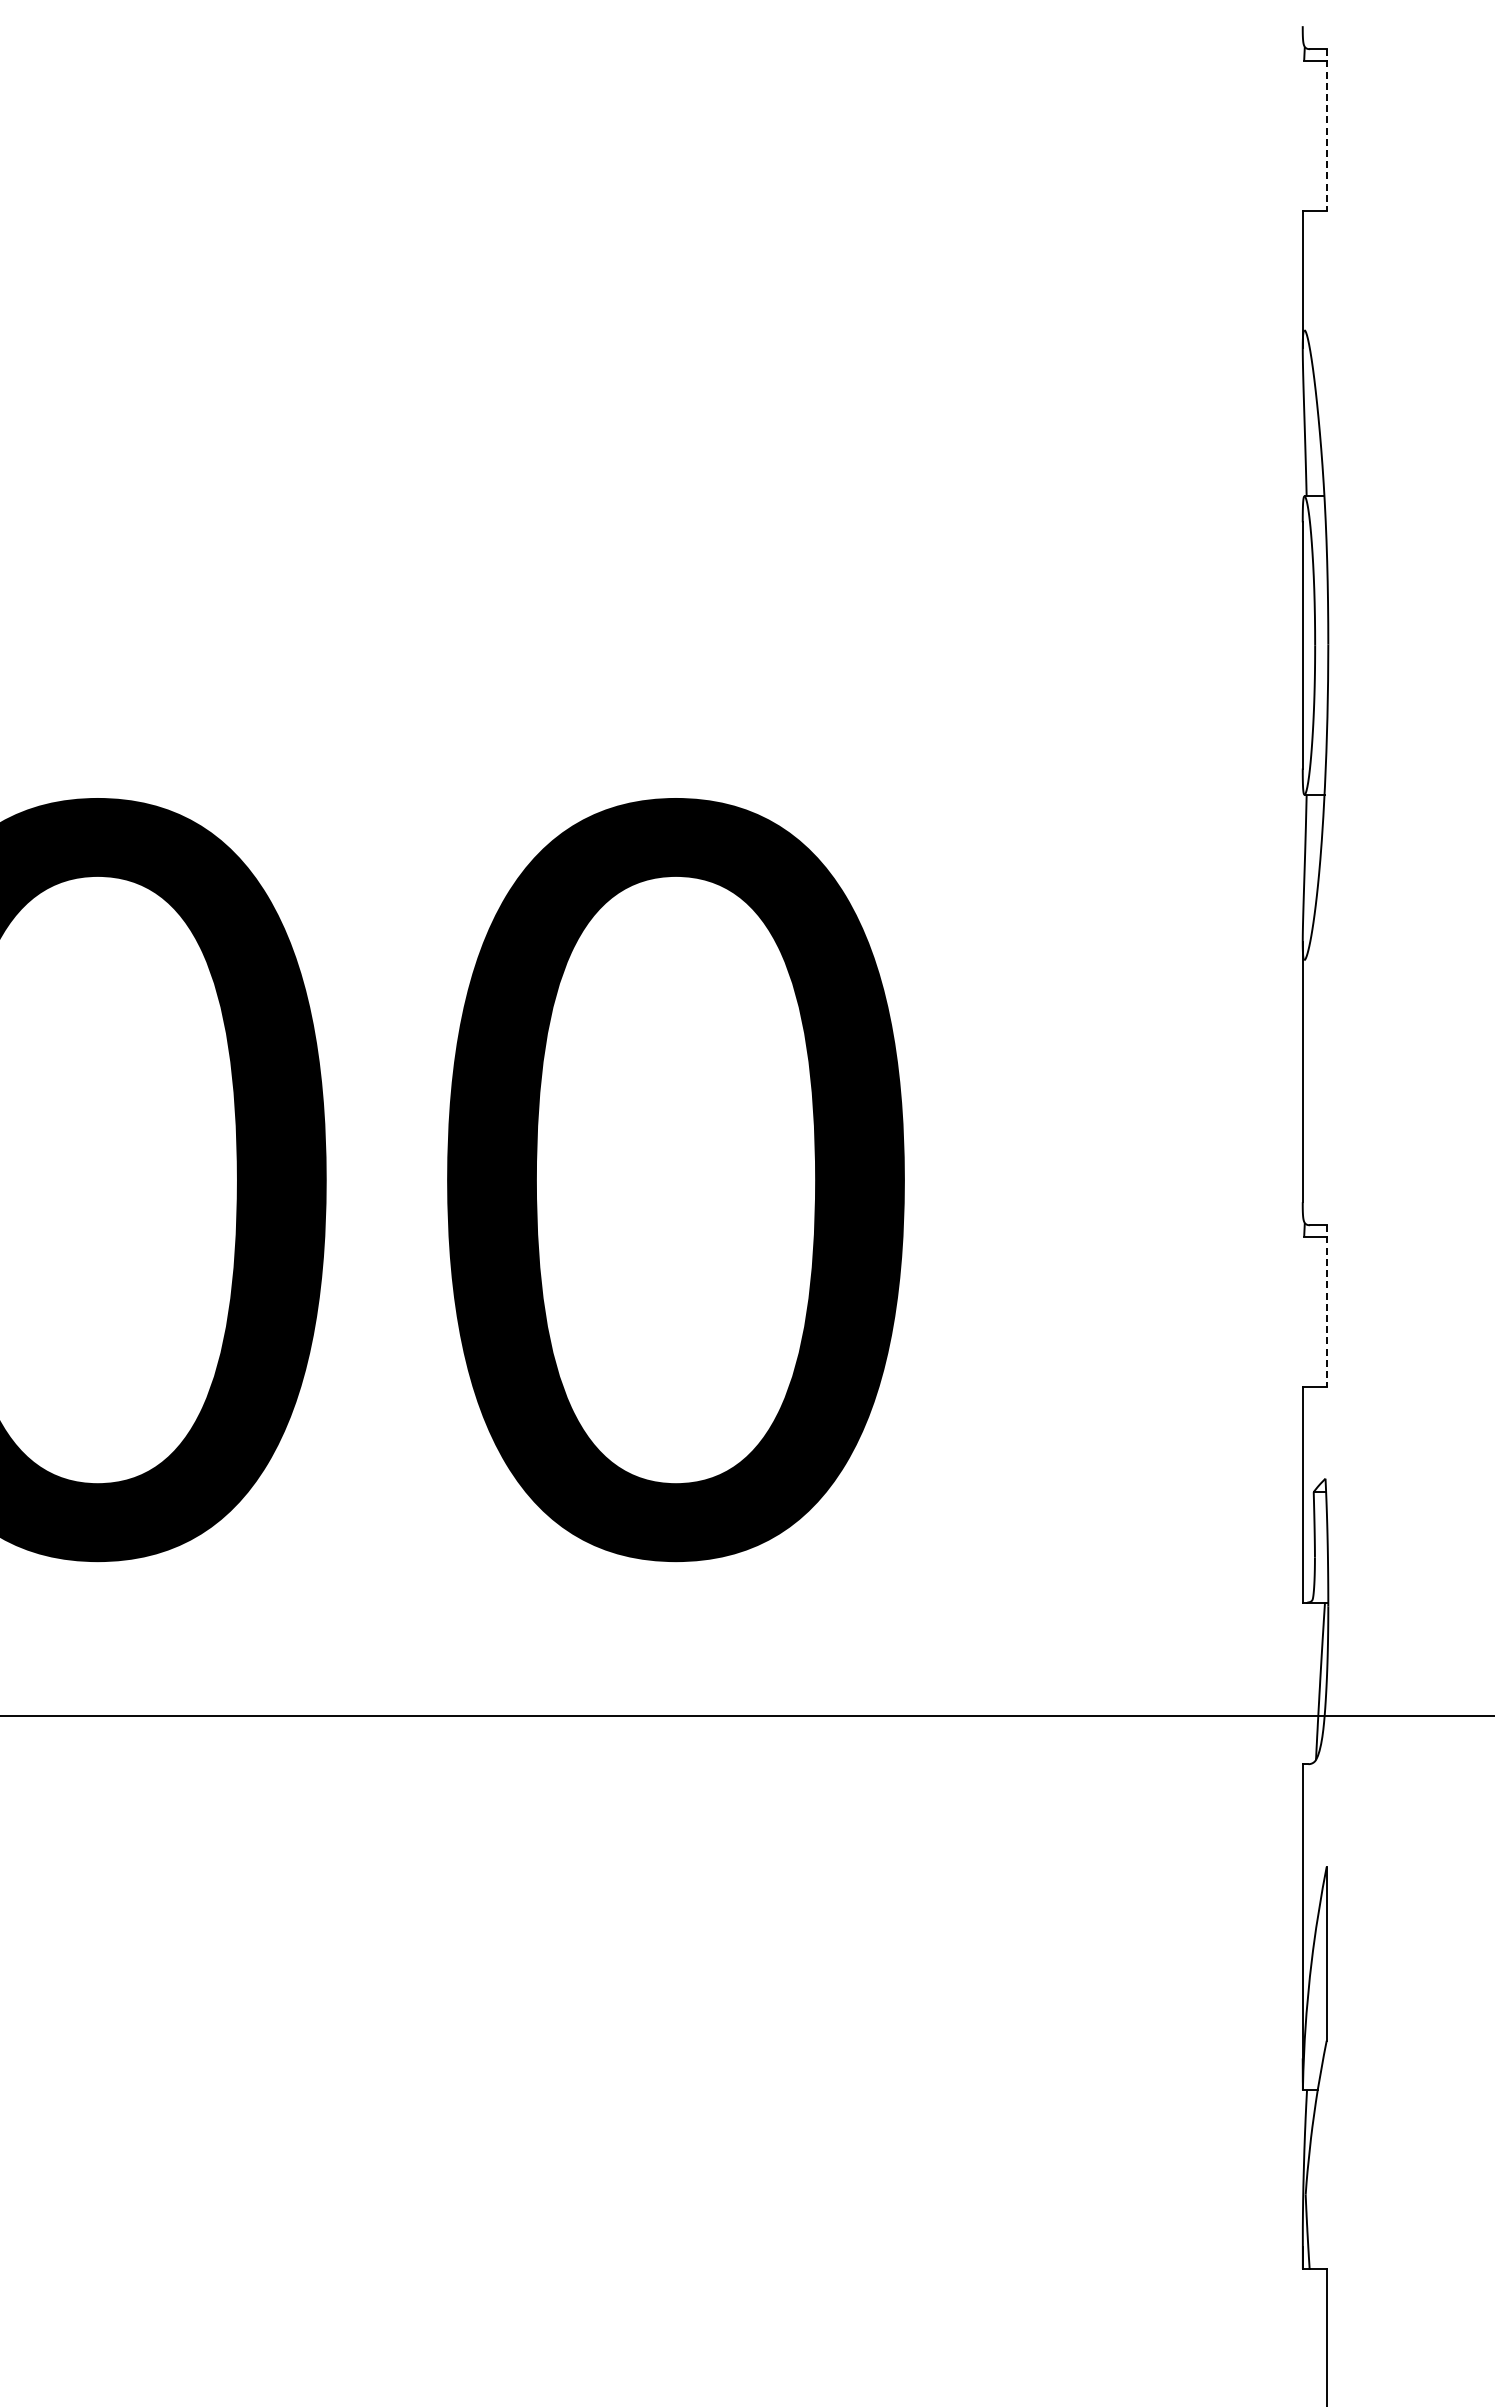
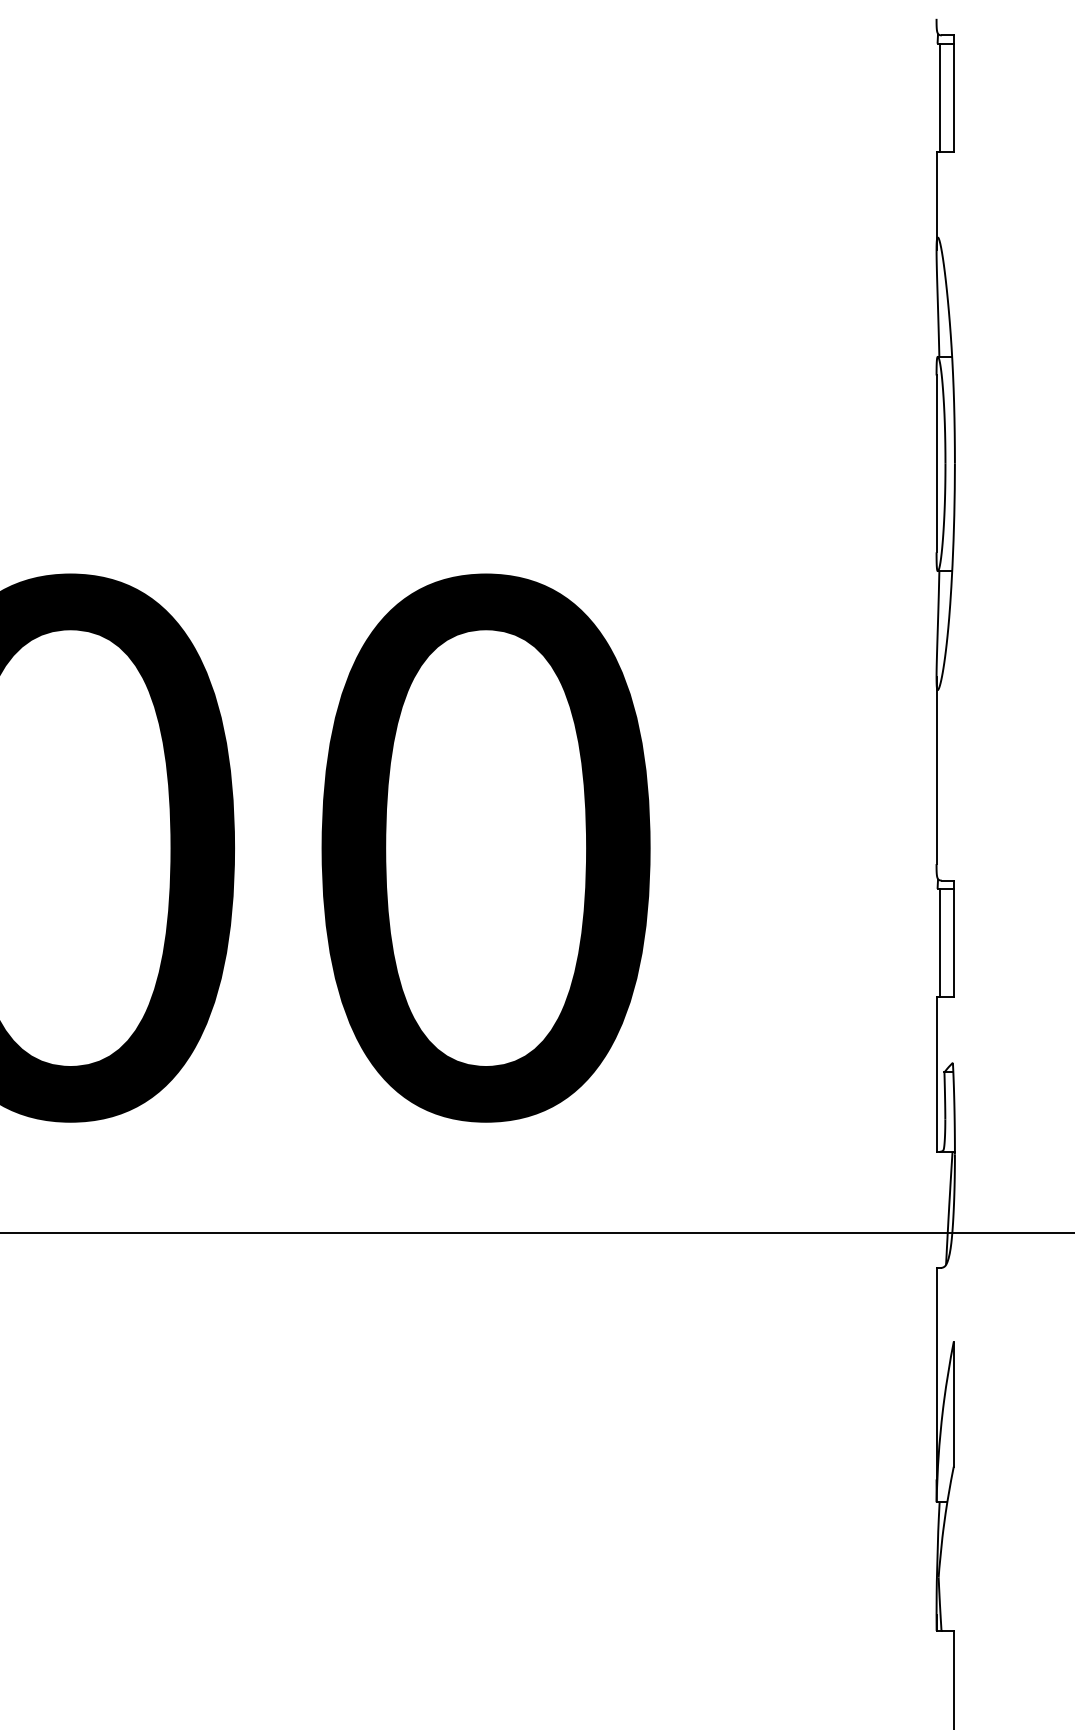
line: (1326, 130) -> (953, 93), dashed -> solid
line: (1307, 135) -> (939, 97), added
line: (1326, 1306) -> (953, 939), dashed -> solid
line: (1307, 1311) -> (939, 942), added

